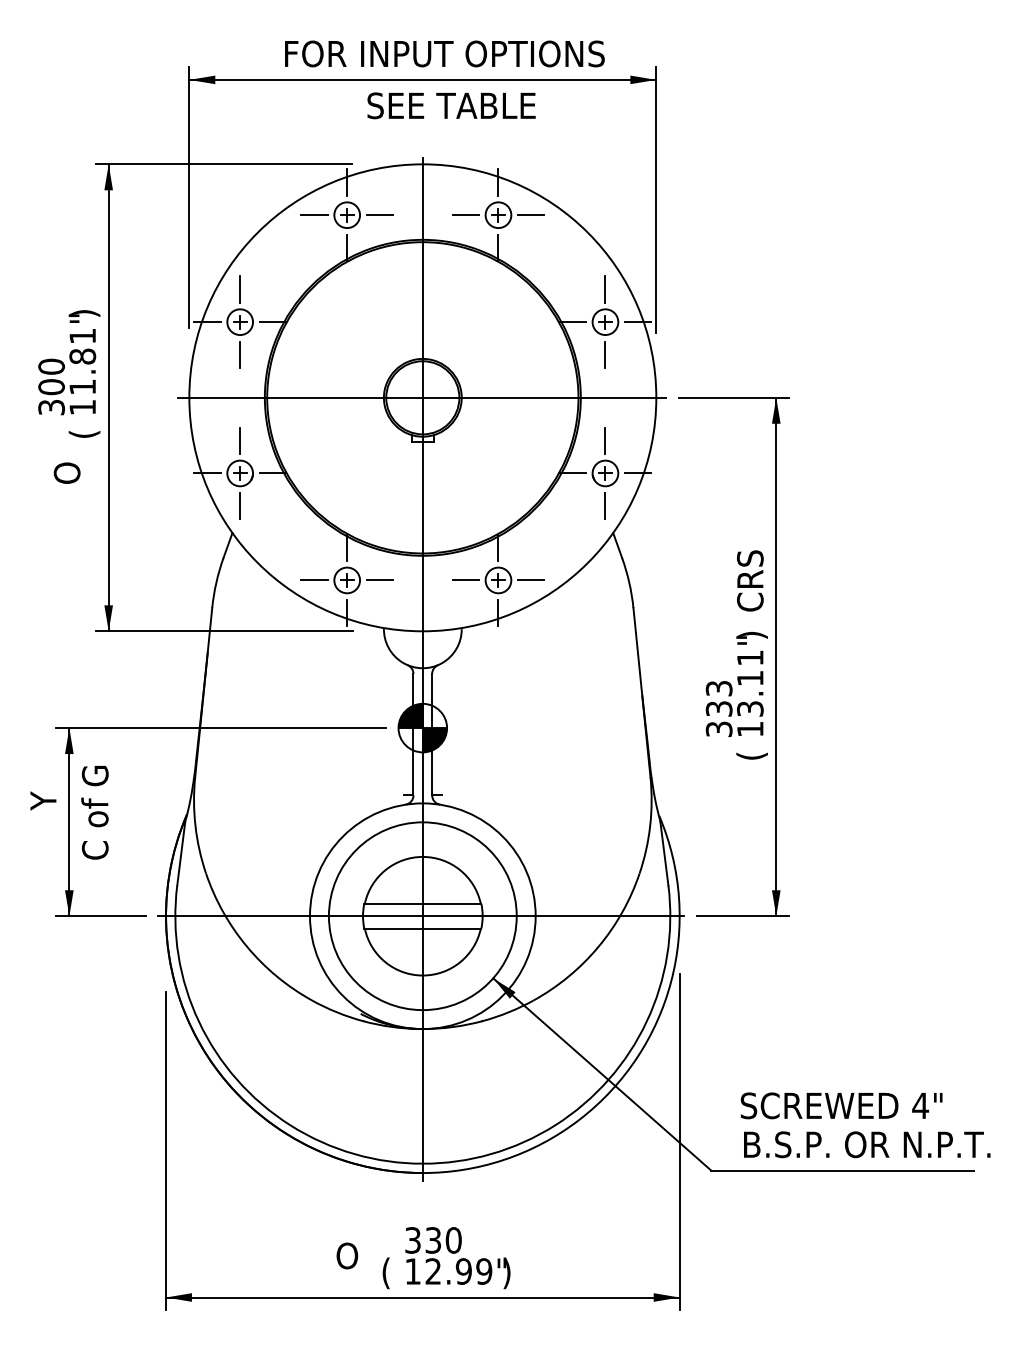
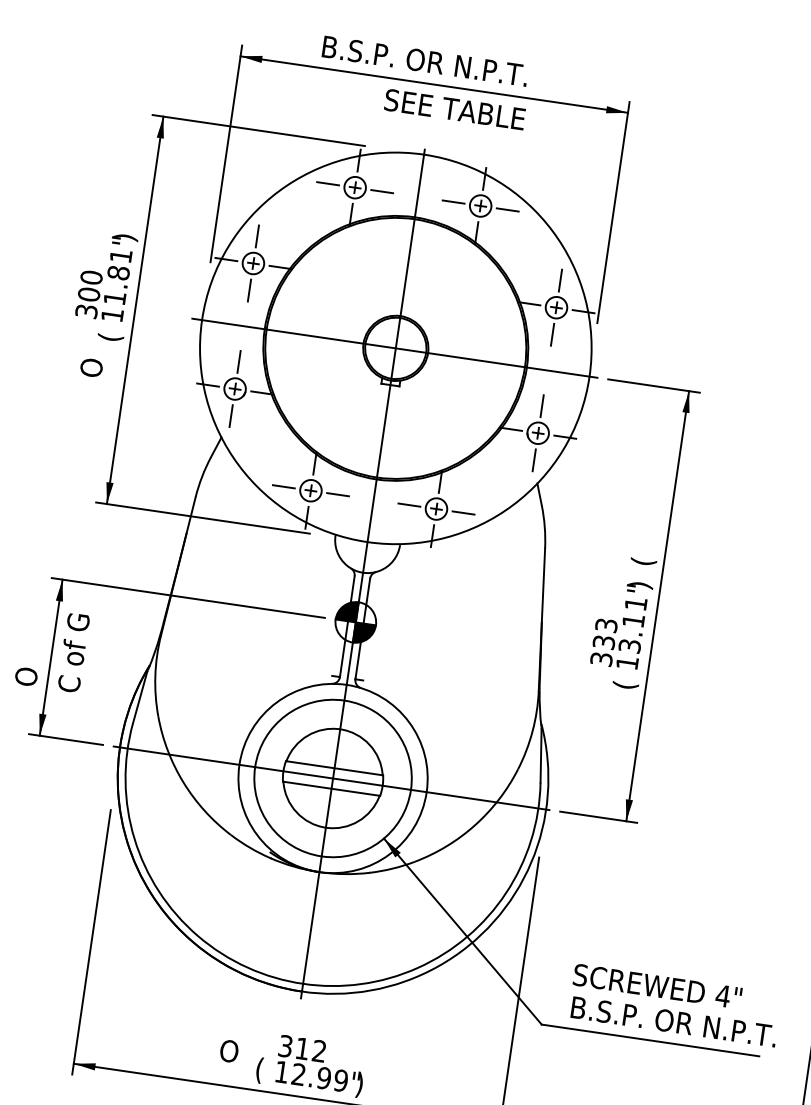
text: (446, 53) -> (457, 65), FOR INPUT OPTIONS -> B.S.P. OR N.P.T.
text: (751, 580) -> (646, 539), CRS -> (
text: (43, 825) -> (29, 657), Y -> O
text: (443, 1240) -> (310, 1050), 330 -> 312

